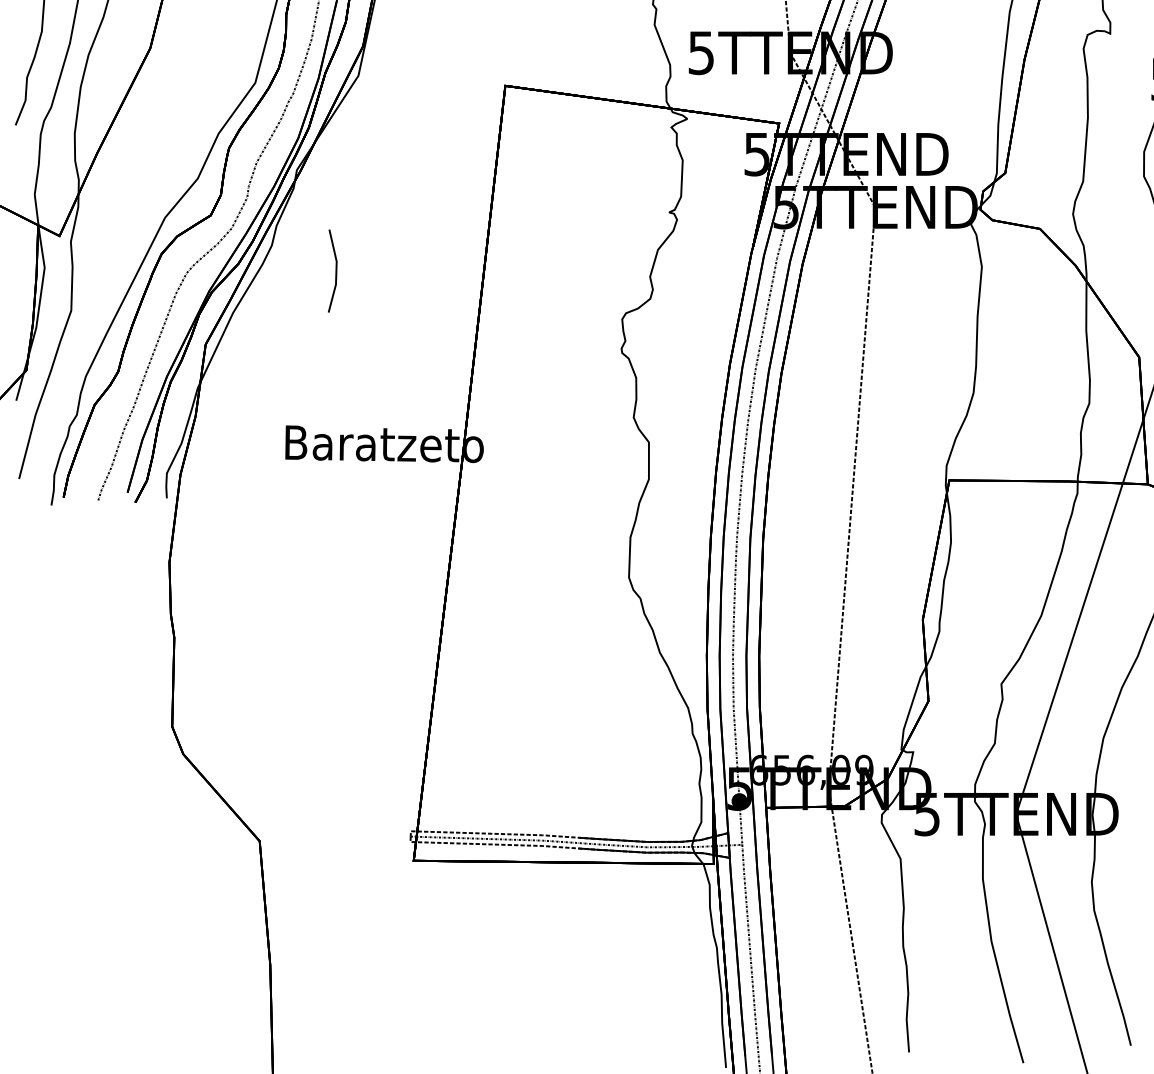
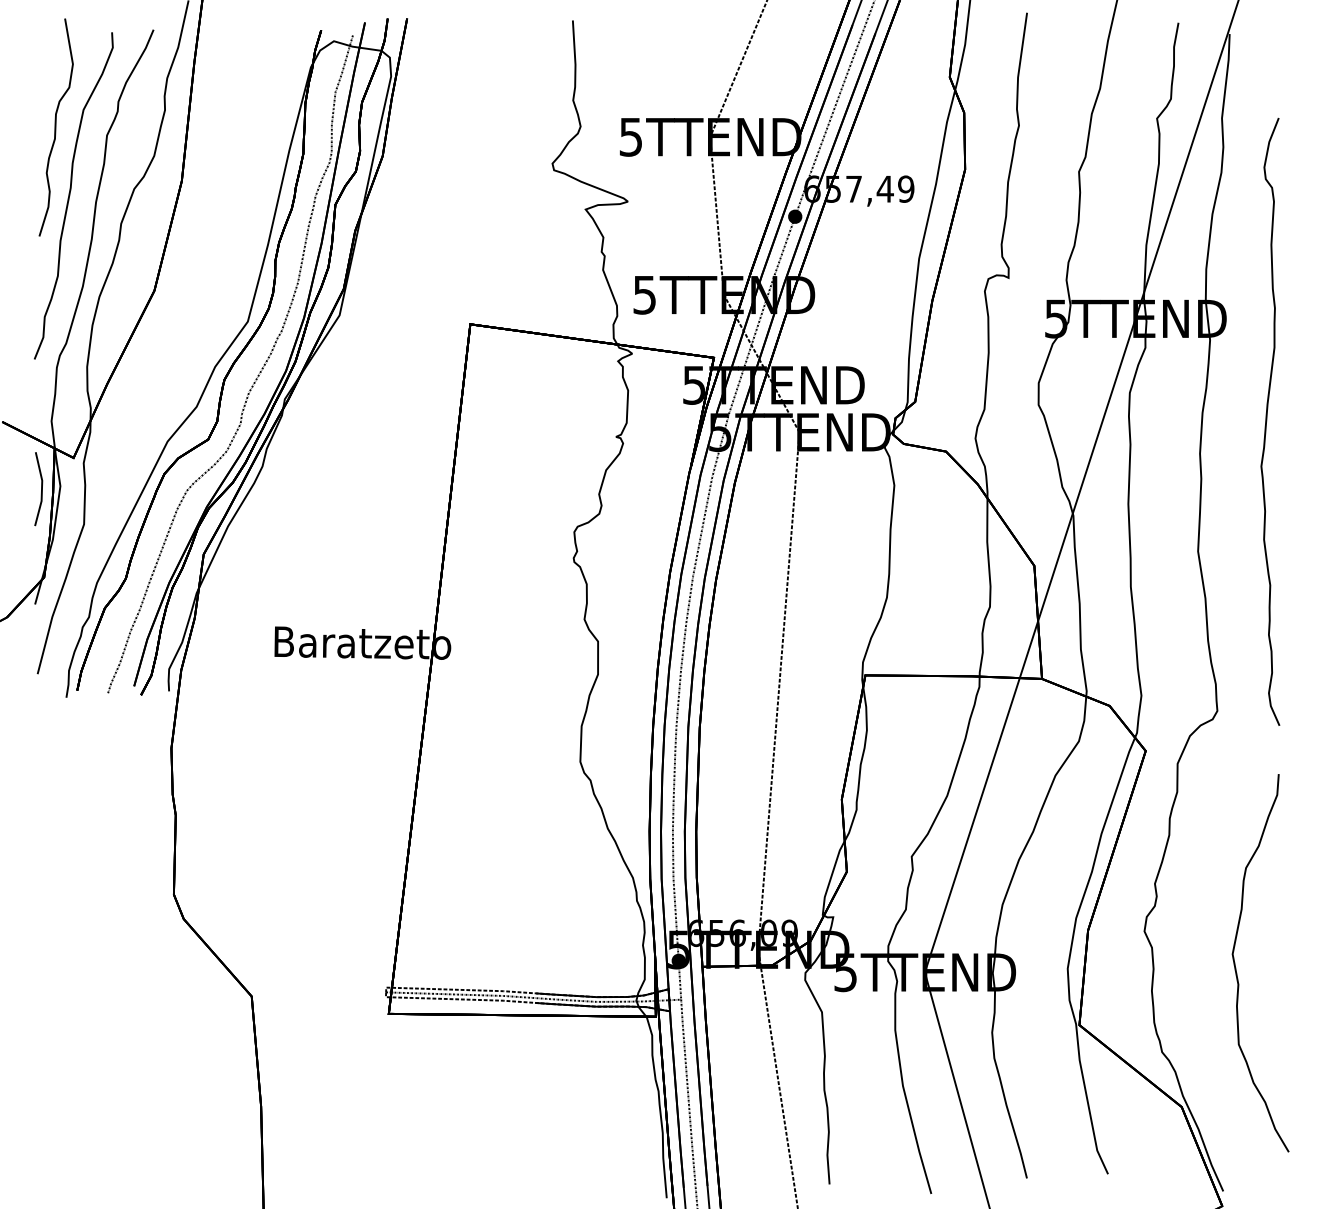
line: (335, 271) -> (41, 489), moved

